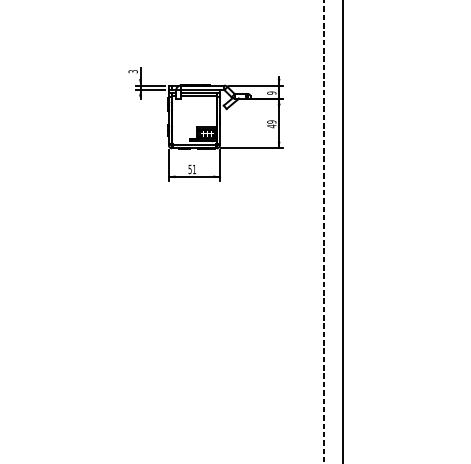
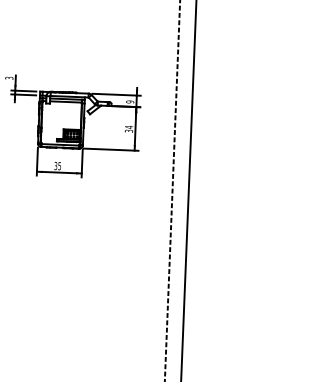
text: (271, 124) -> (128, 129), 49 -> 34
text: (192, 169) -> (57, 166), 51 -> 35

